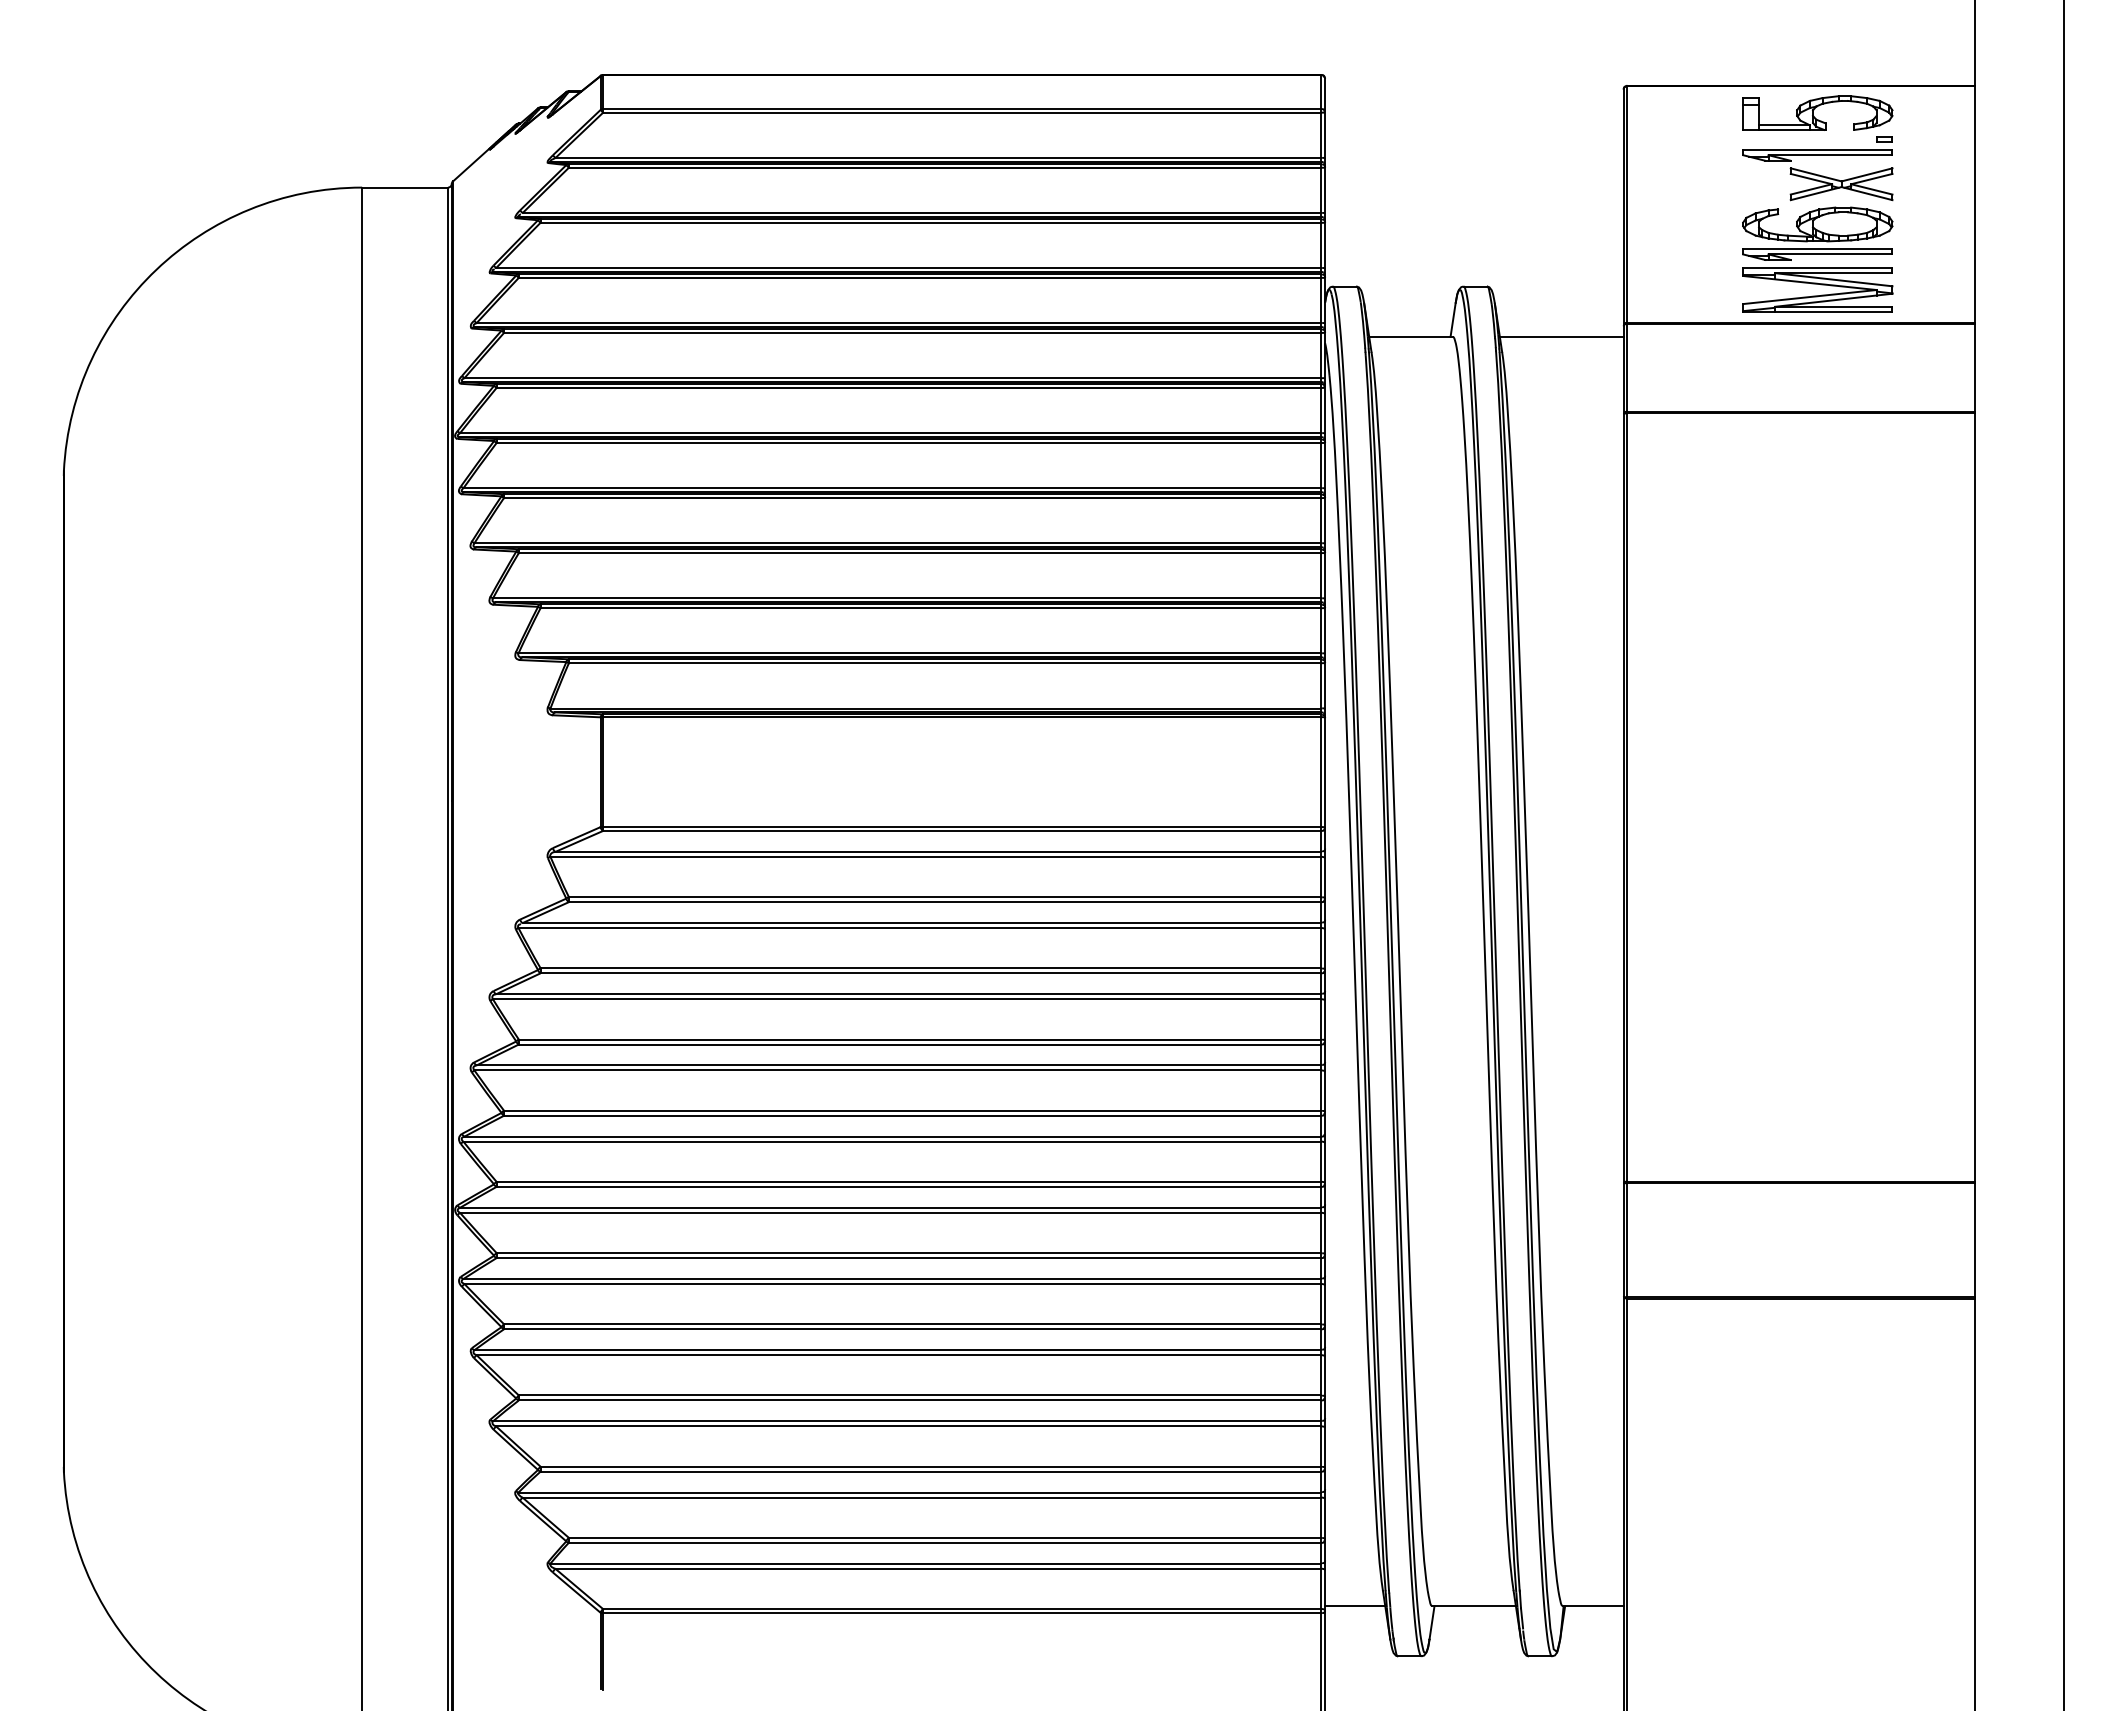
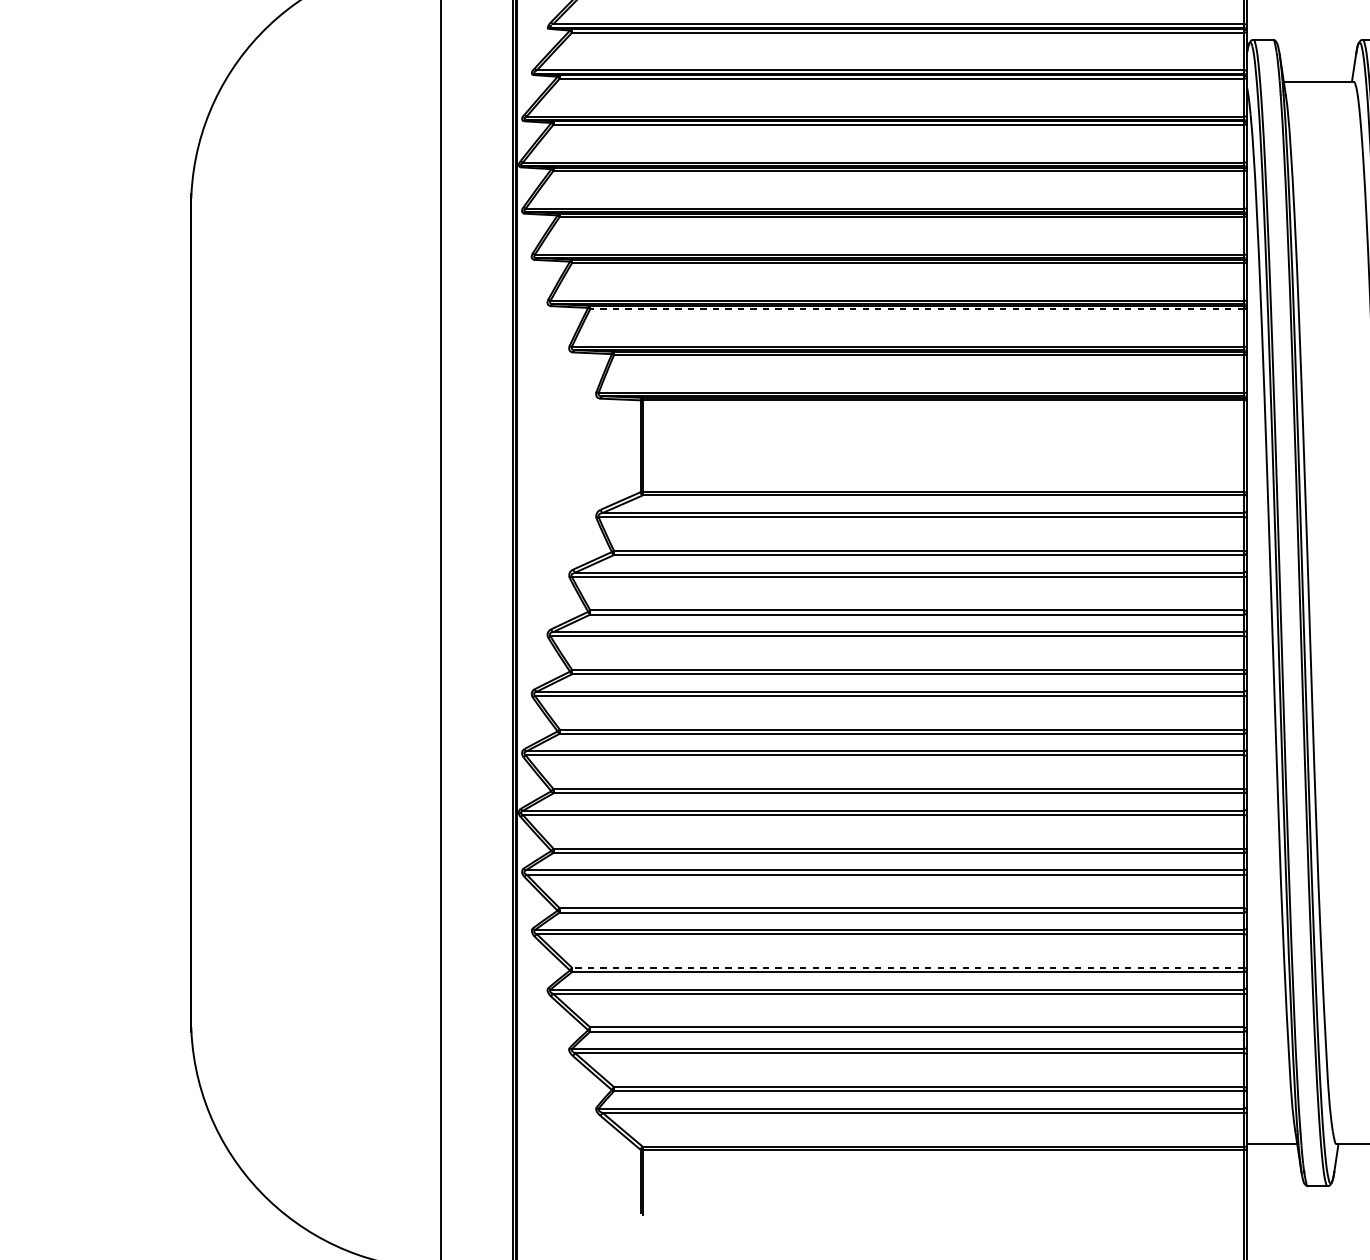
line: (930, 608) -> (916, 309), solid -> dashed
line: (919, 1395) -> (907, 967), solid -> dashed

